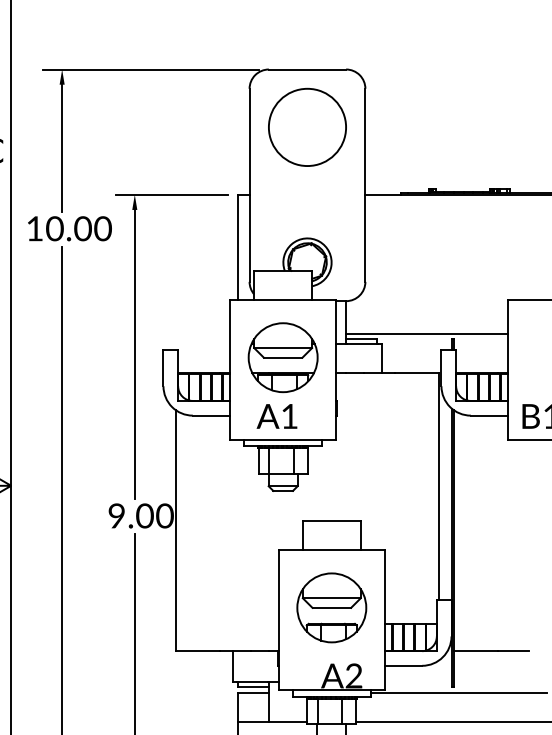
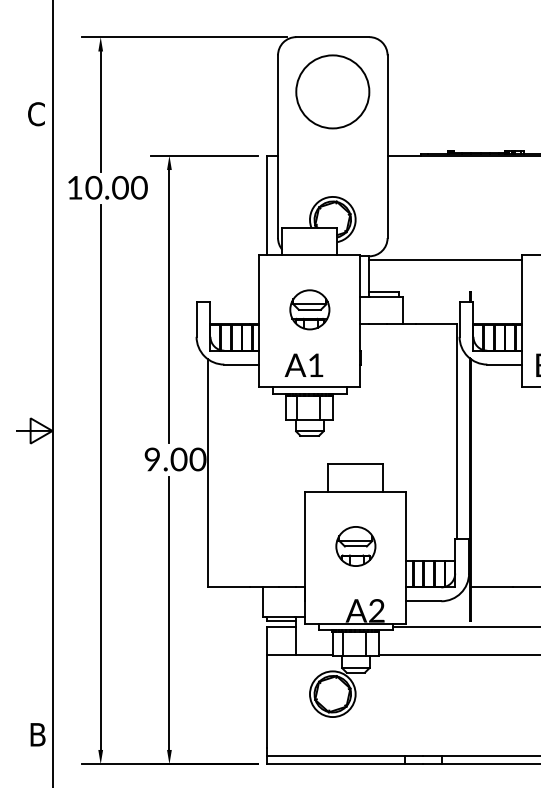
line: (426, 334) -> (445, 260), moved
part: (282, 357) -> (309, 309), size x0.6
part: (331, 607) -> (355, 546), size x0.6

